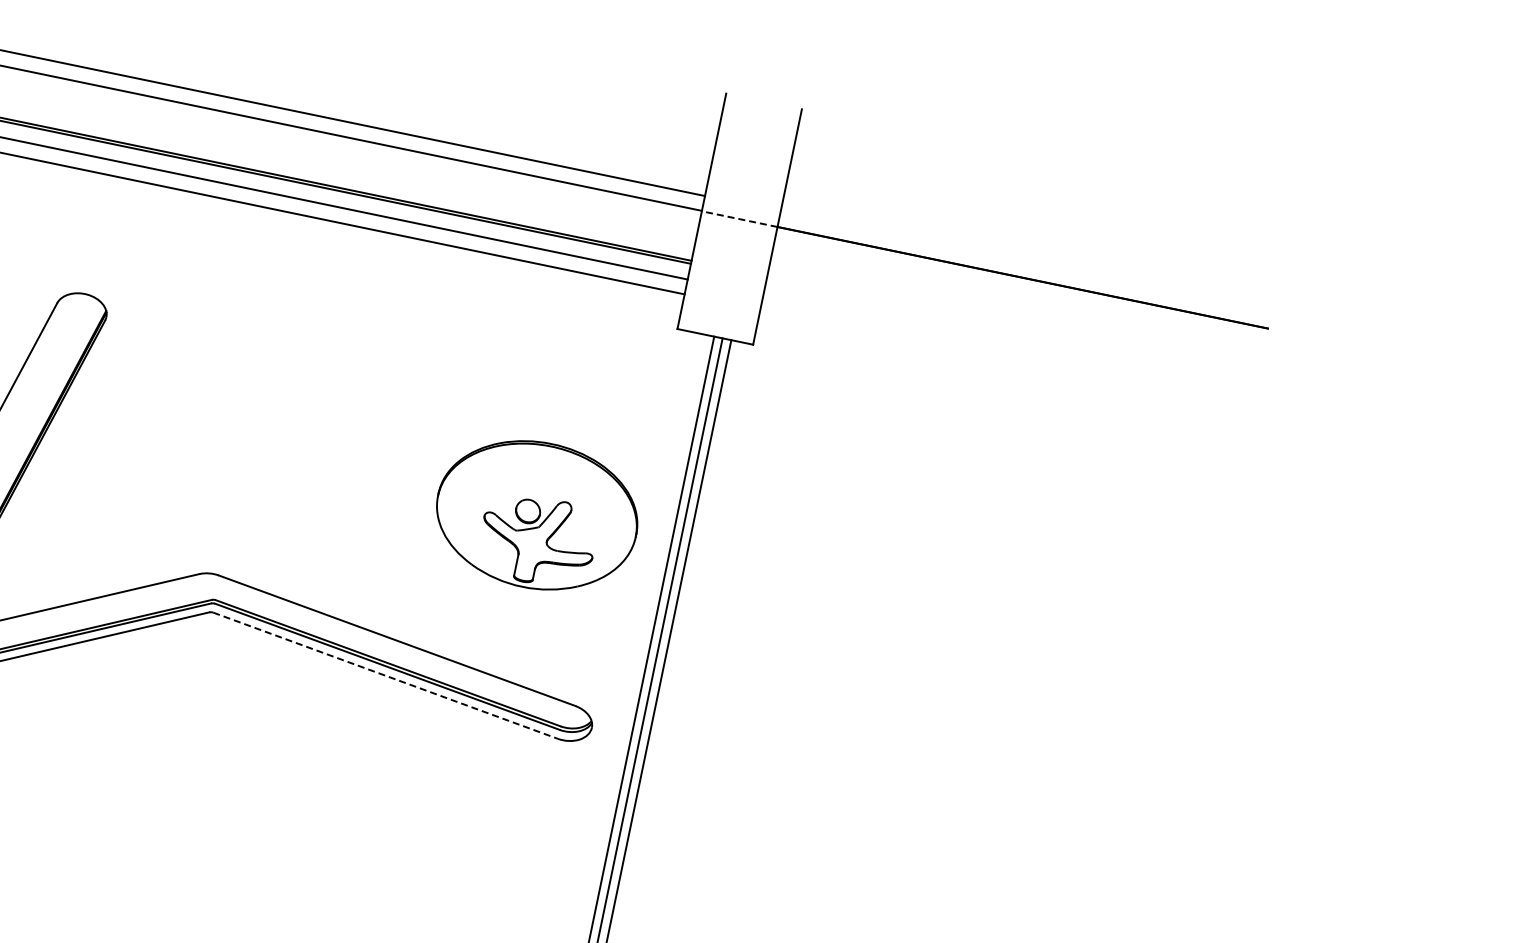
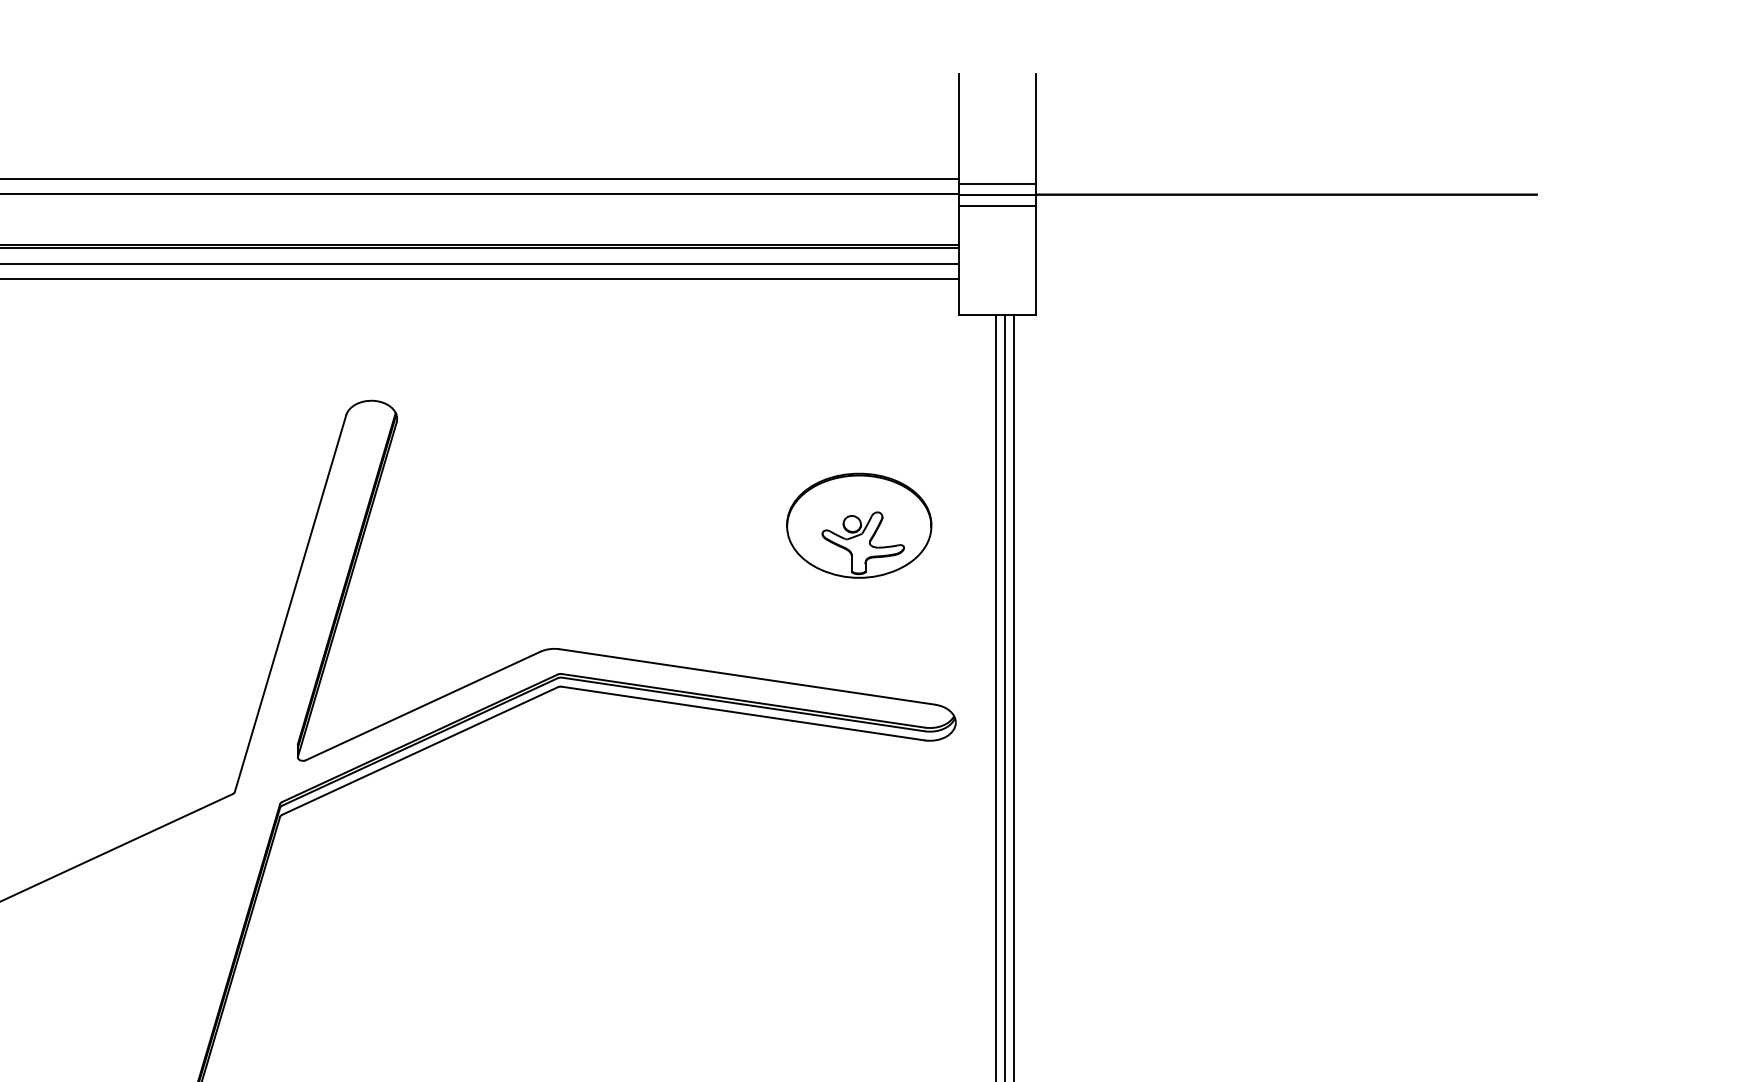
line: (742, 208) -> (997, 183), added
line: (739, 219) -> (997, 194), dashed -> solid
line: (737, 229) -> (997, 205), added
part: (537, 515) -> (859, 525), size x0.71
line: (385, 675) -> (743, 713), dashed -> solid

